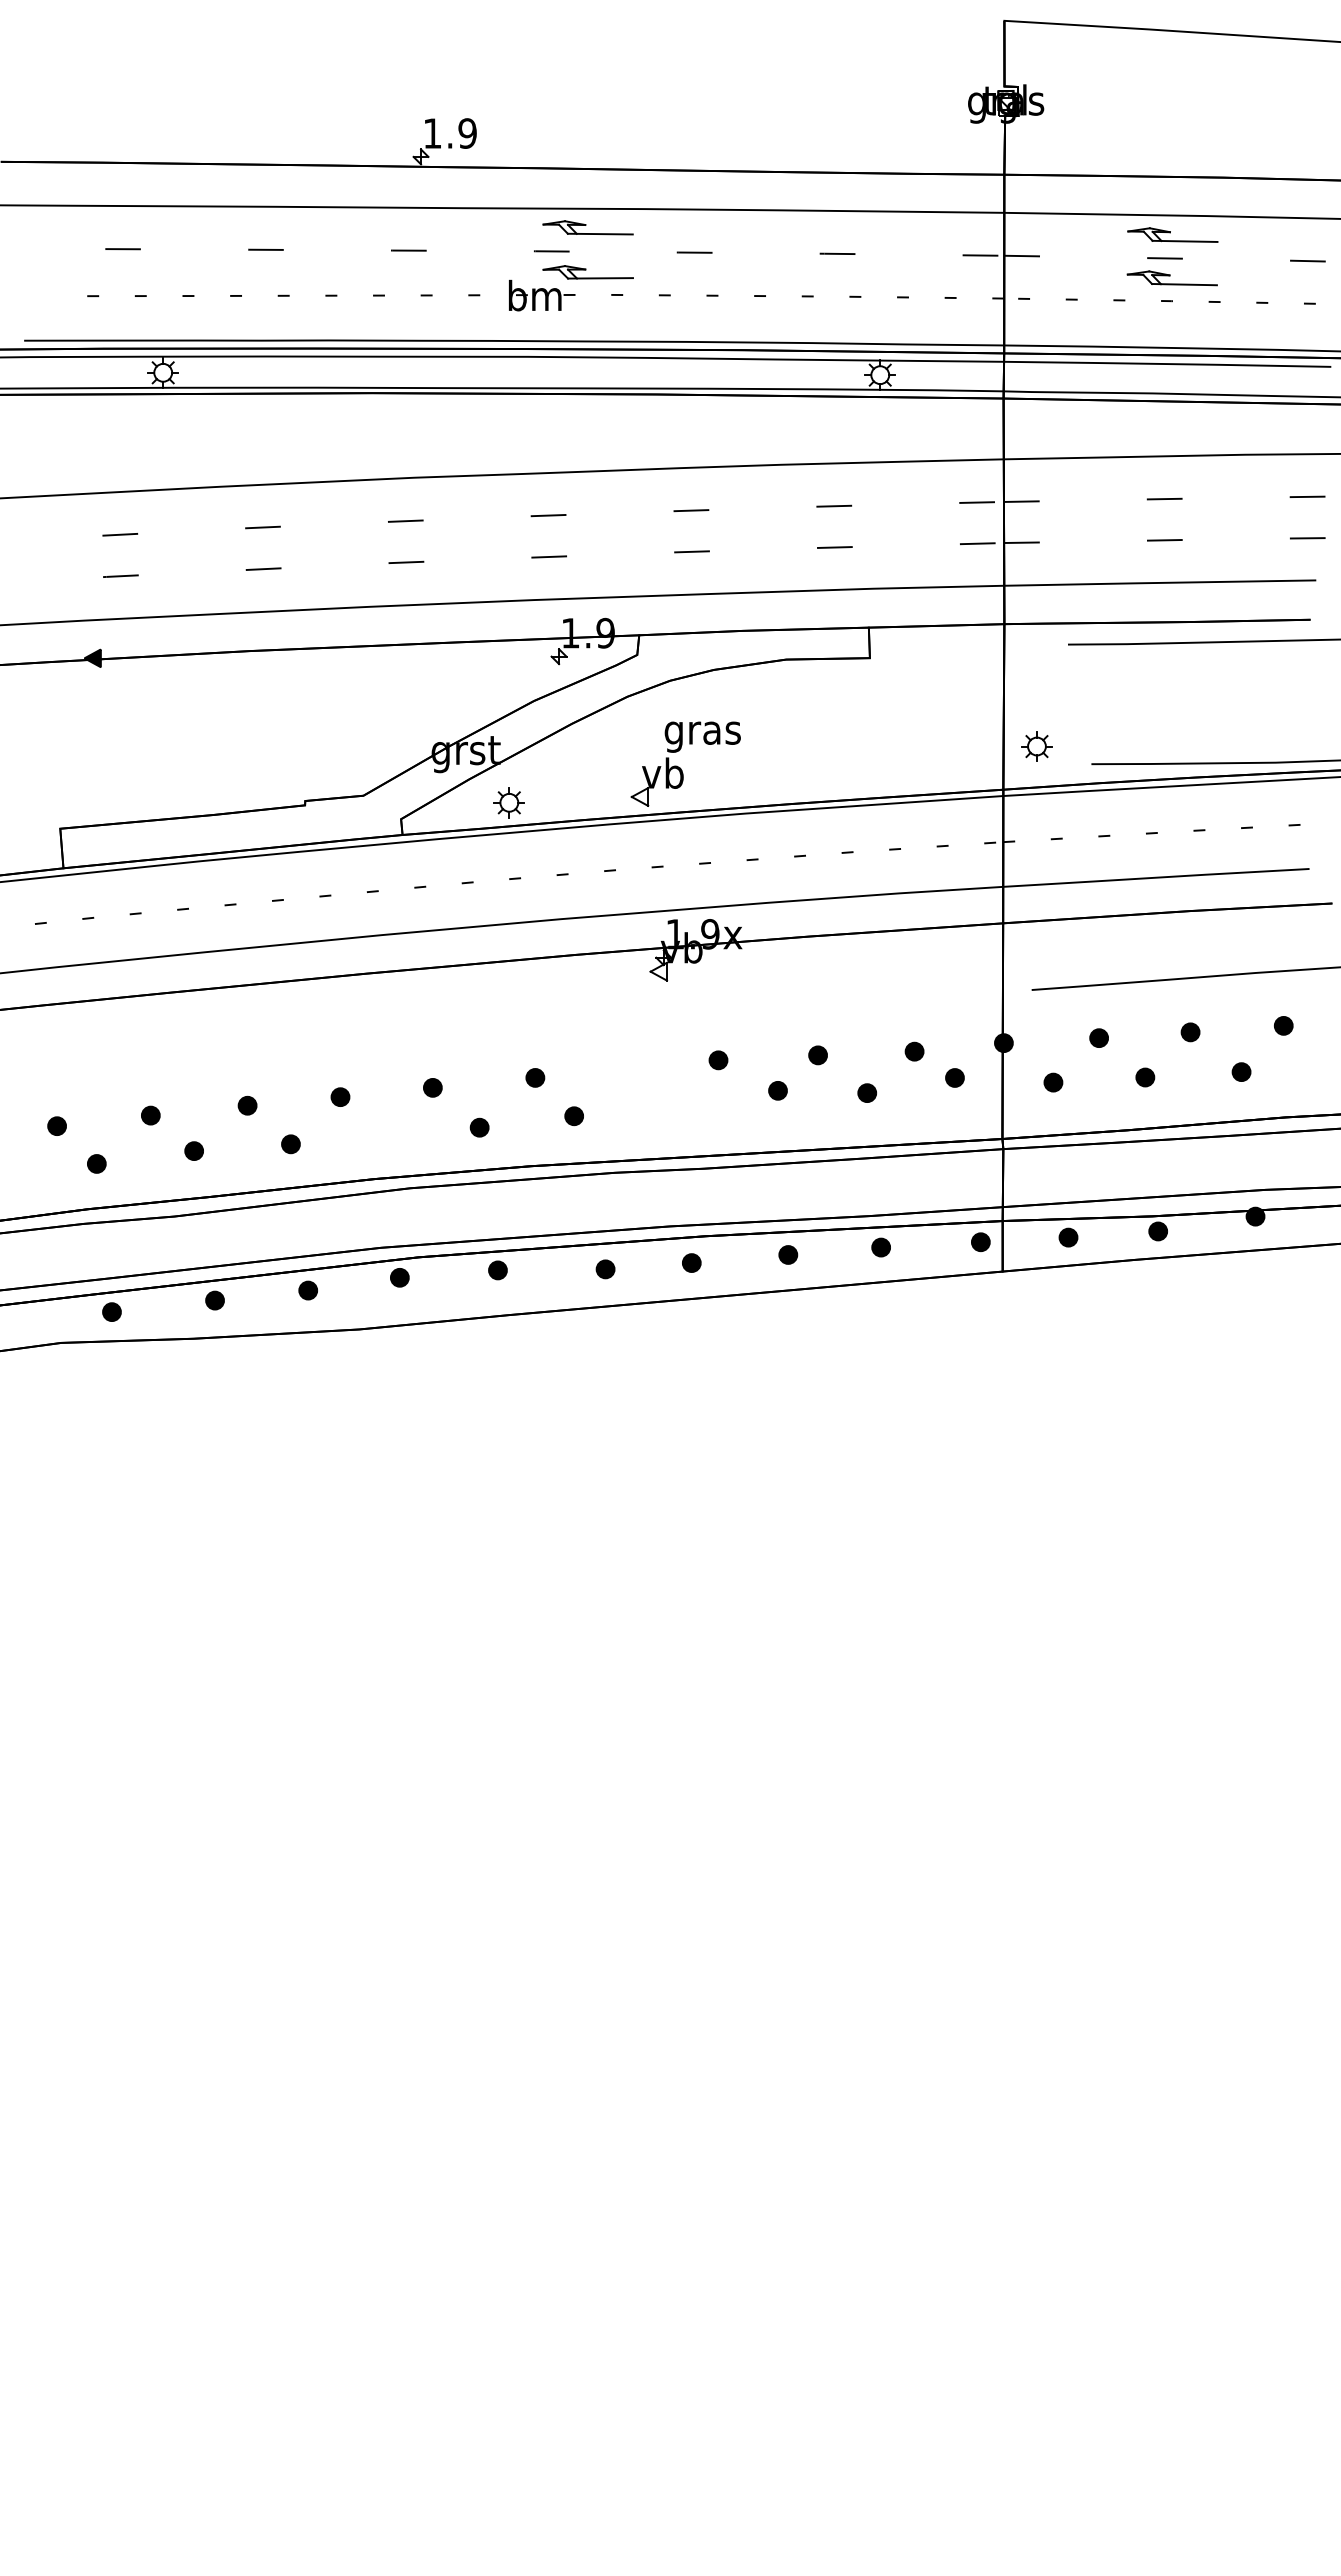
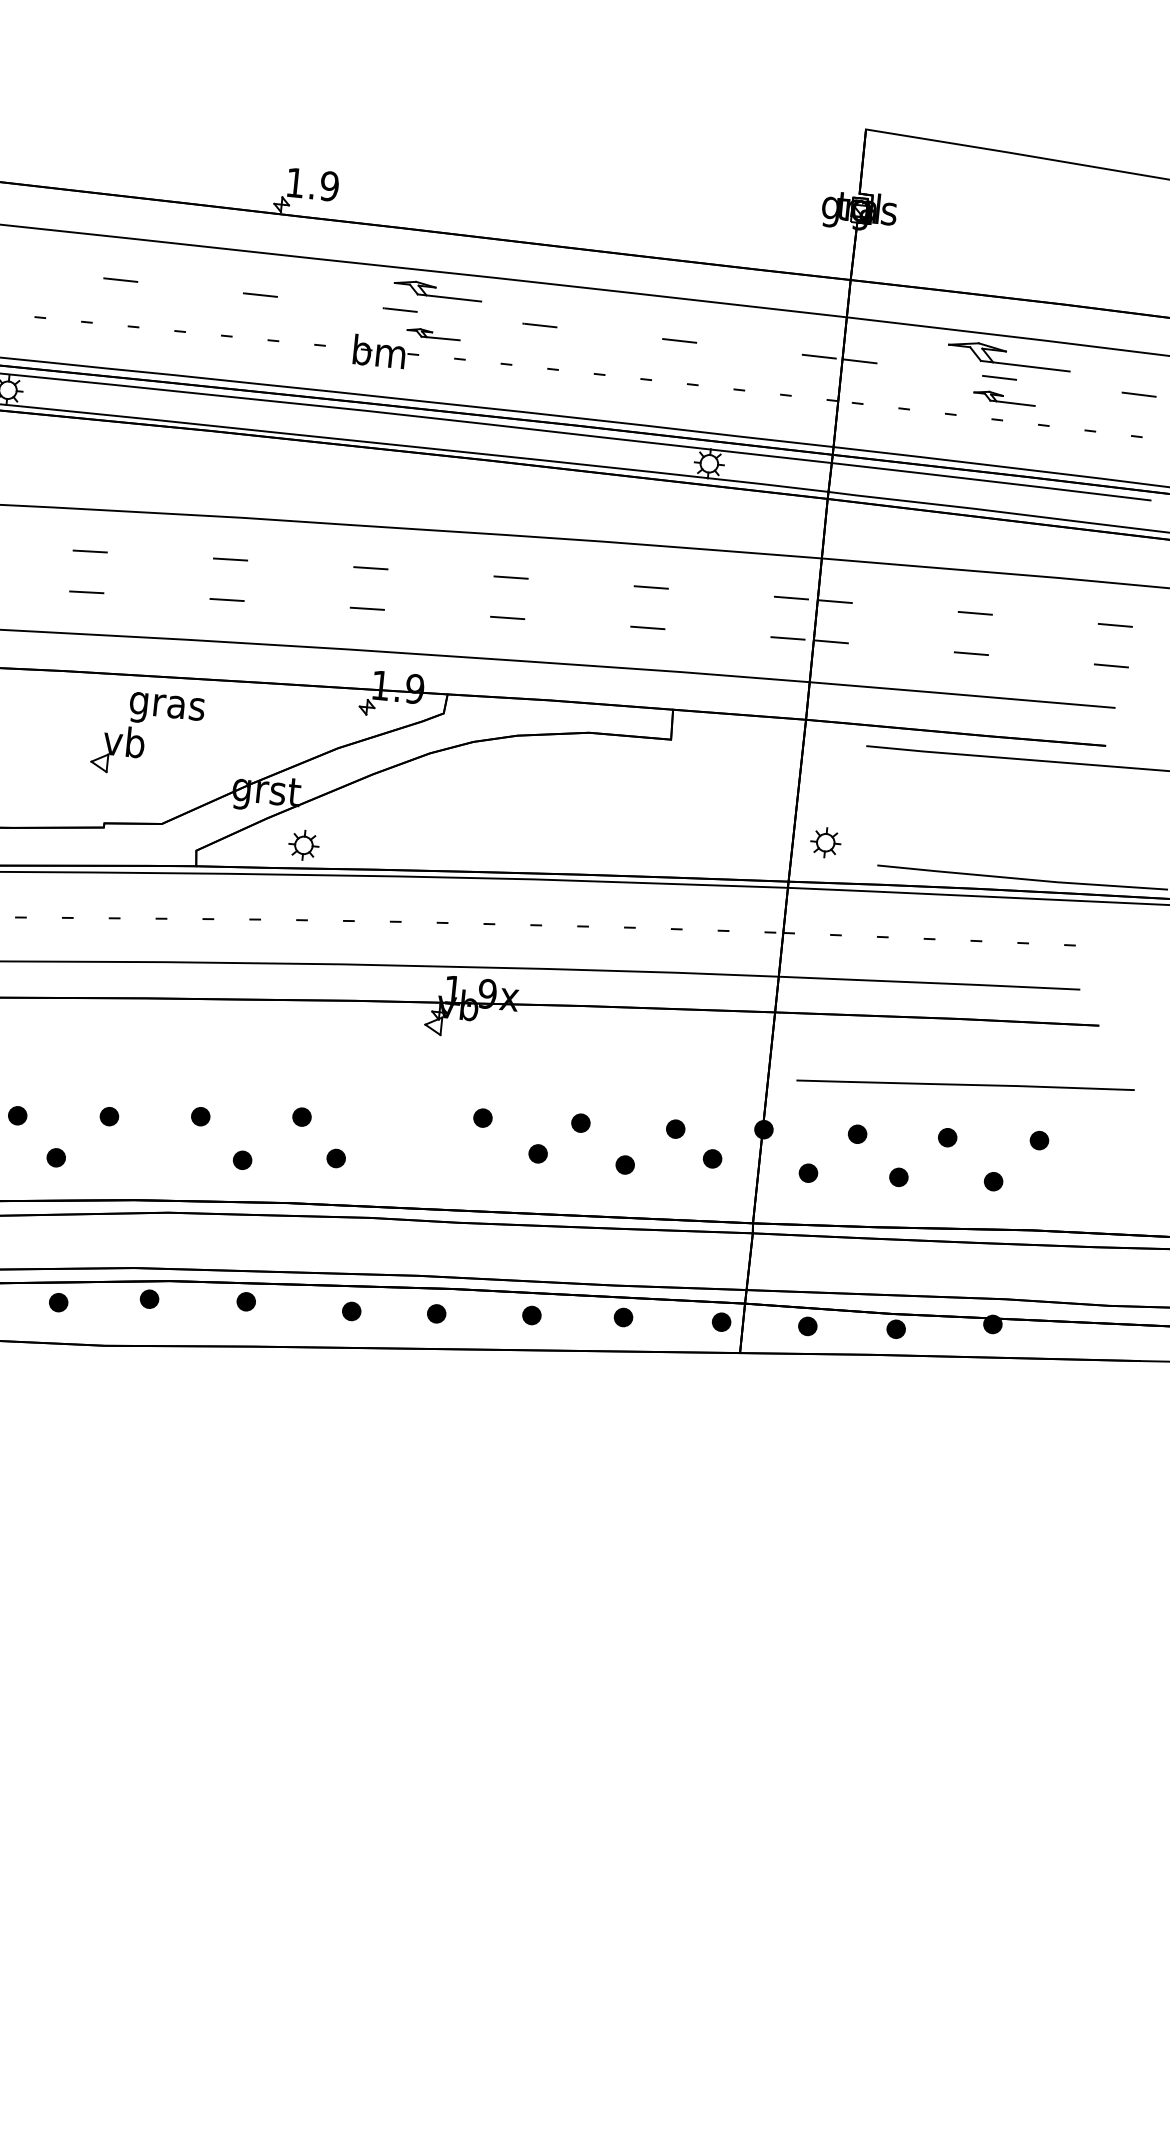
part: (1172, 234) -> (1009, 355), size x1.4
part: (587, 272) -> (433, 334), size x0.6
part: (1171, 278) -> (1003, 398), size x0.7
part: (680, 767) -> (142, 737), moved

